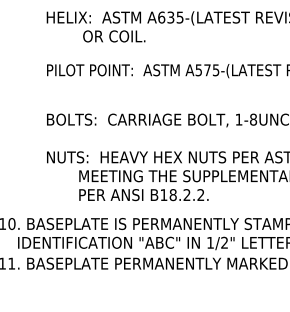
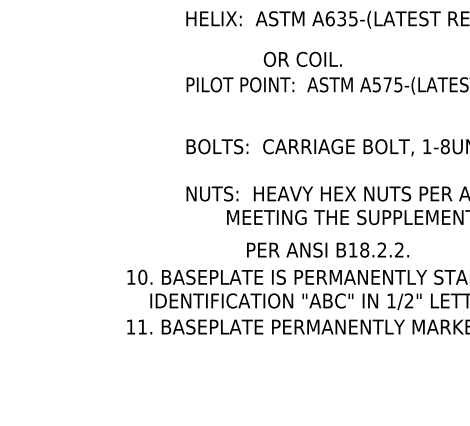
text: (113, 35) -> (302, 58), moved
text: (143, 194) -> (327, 249), moved

